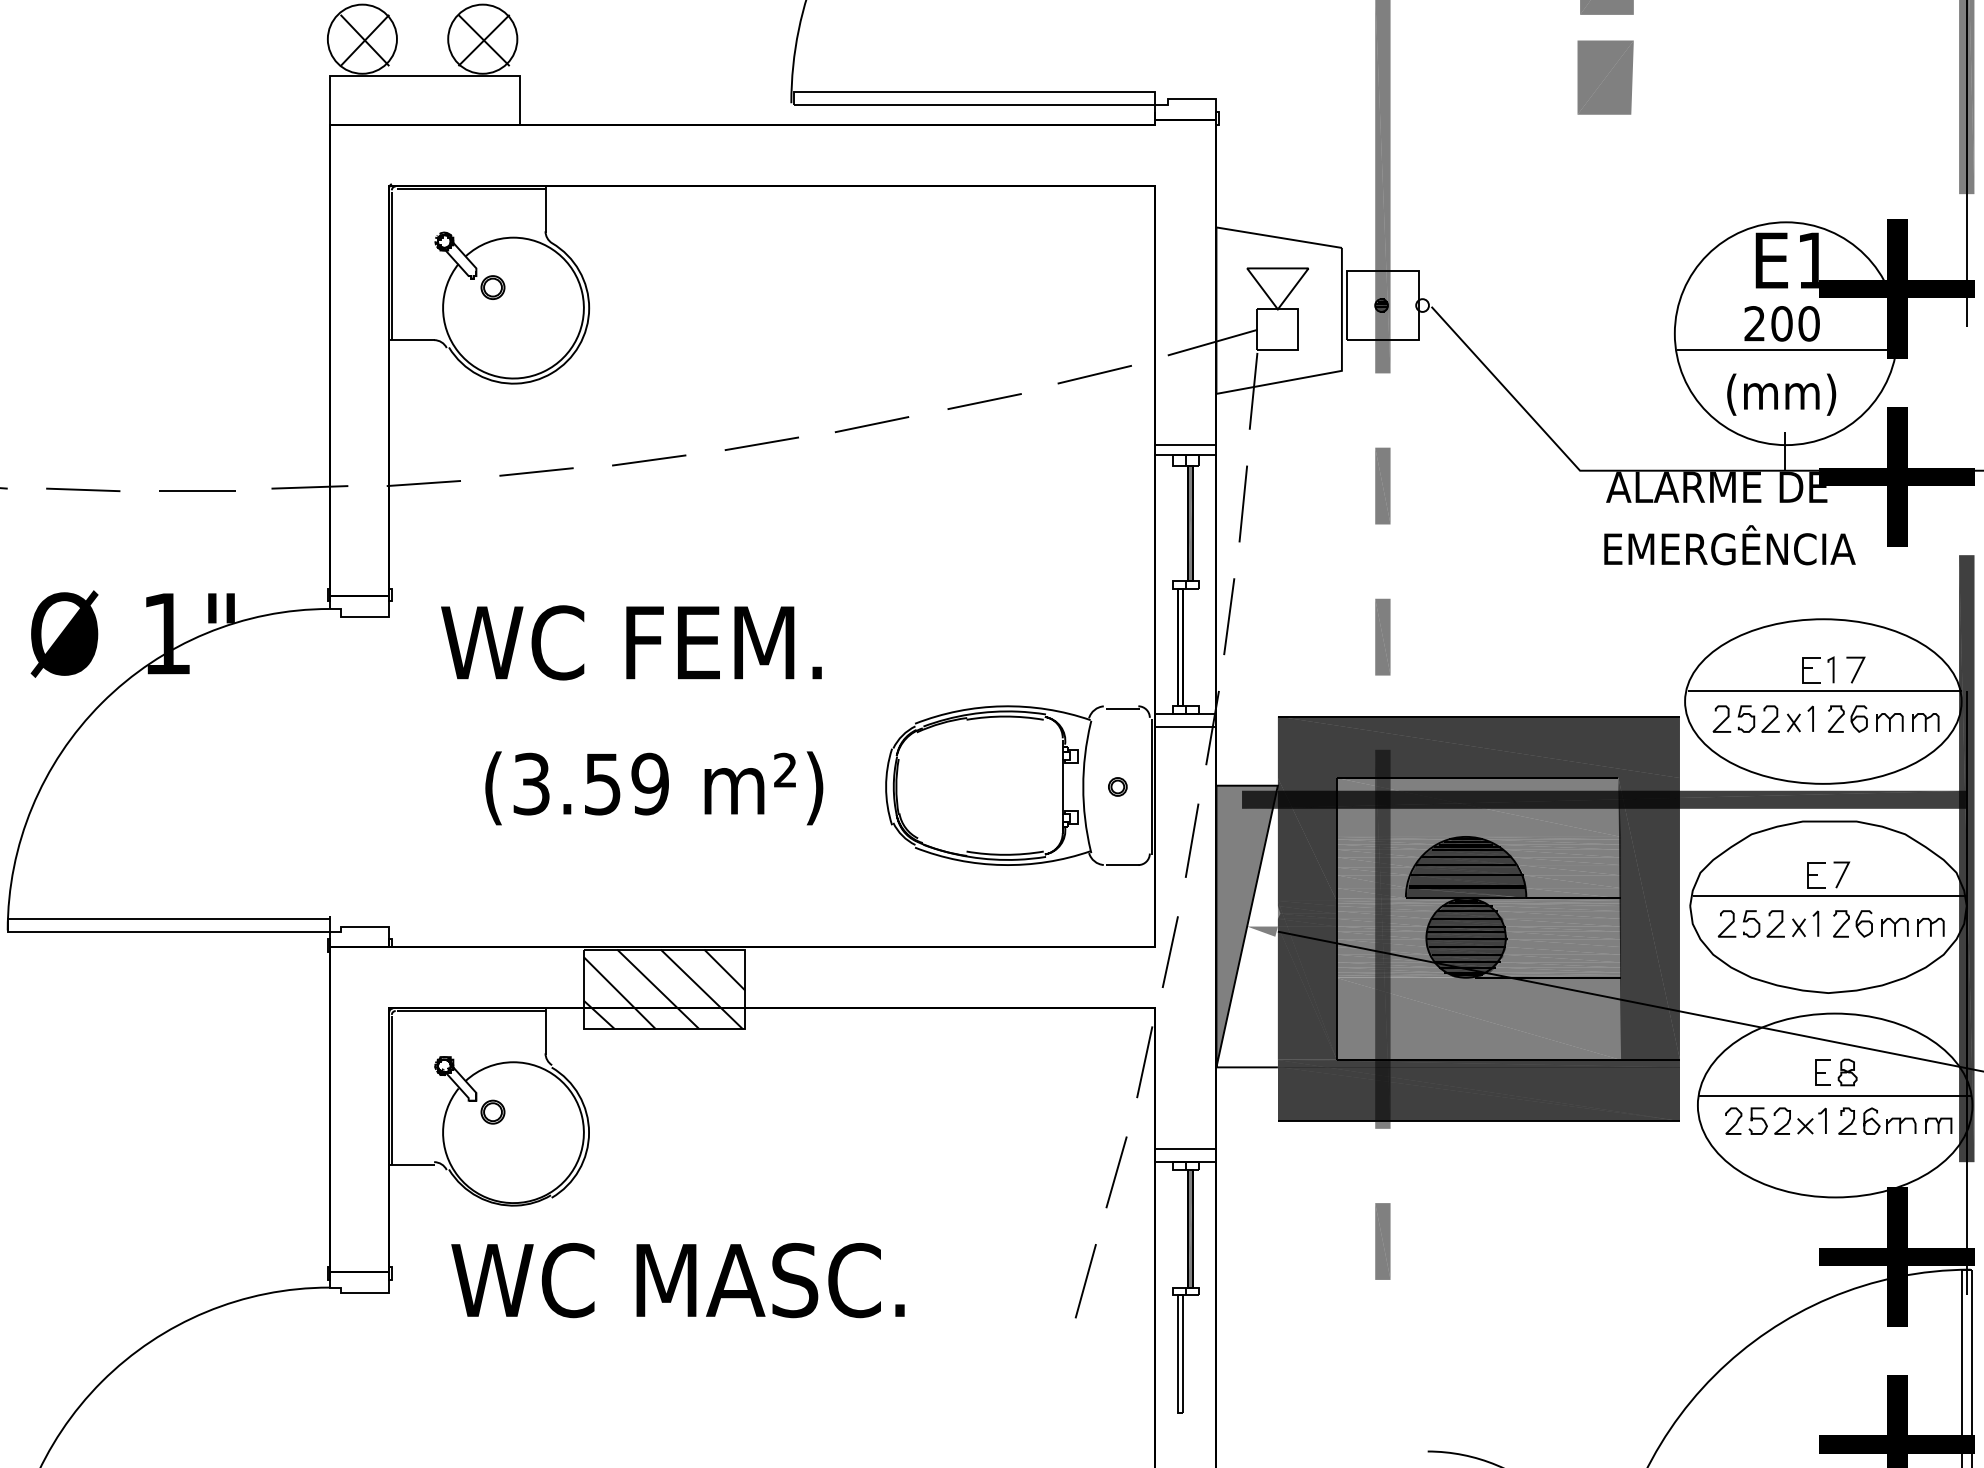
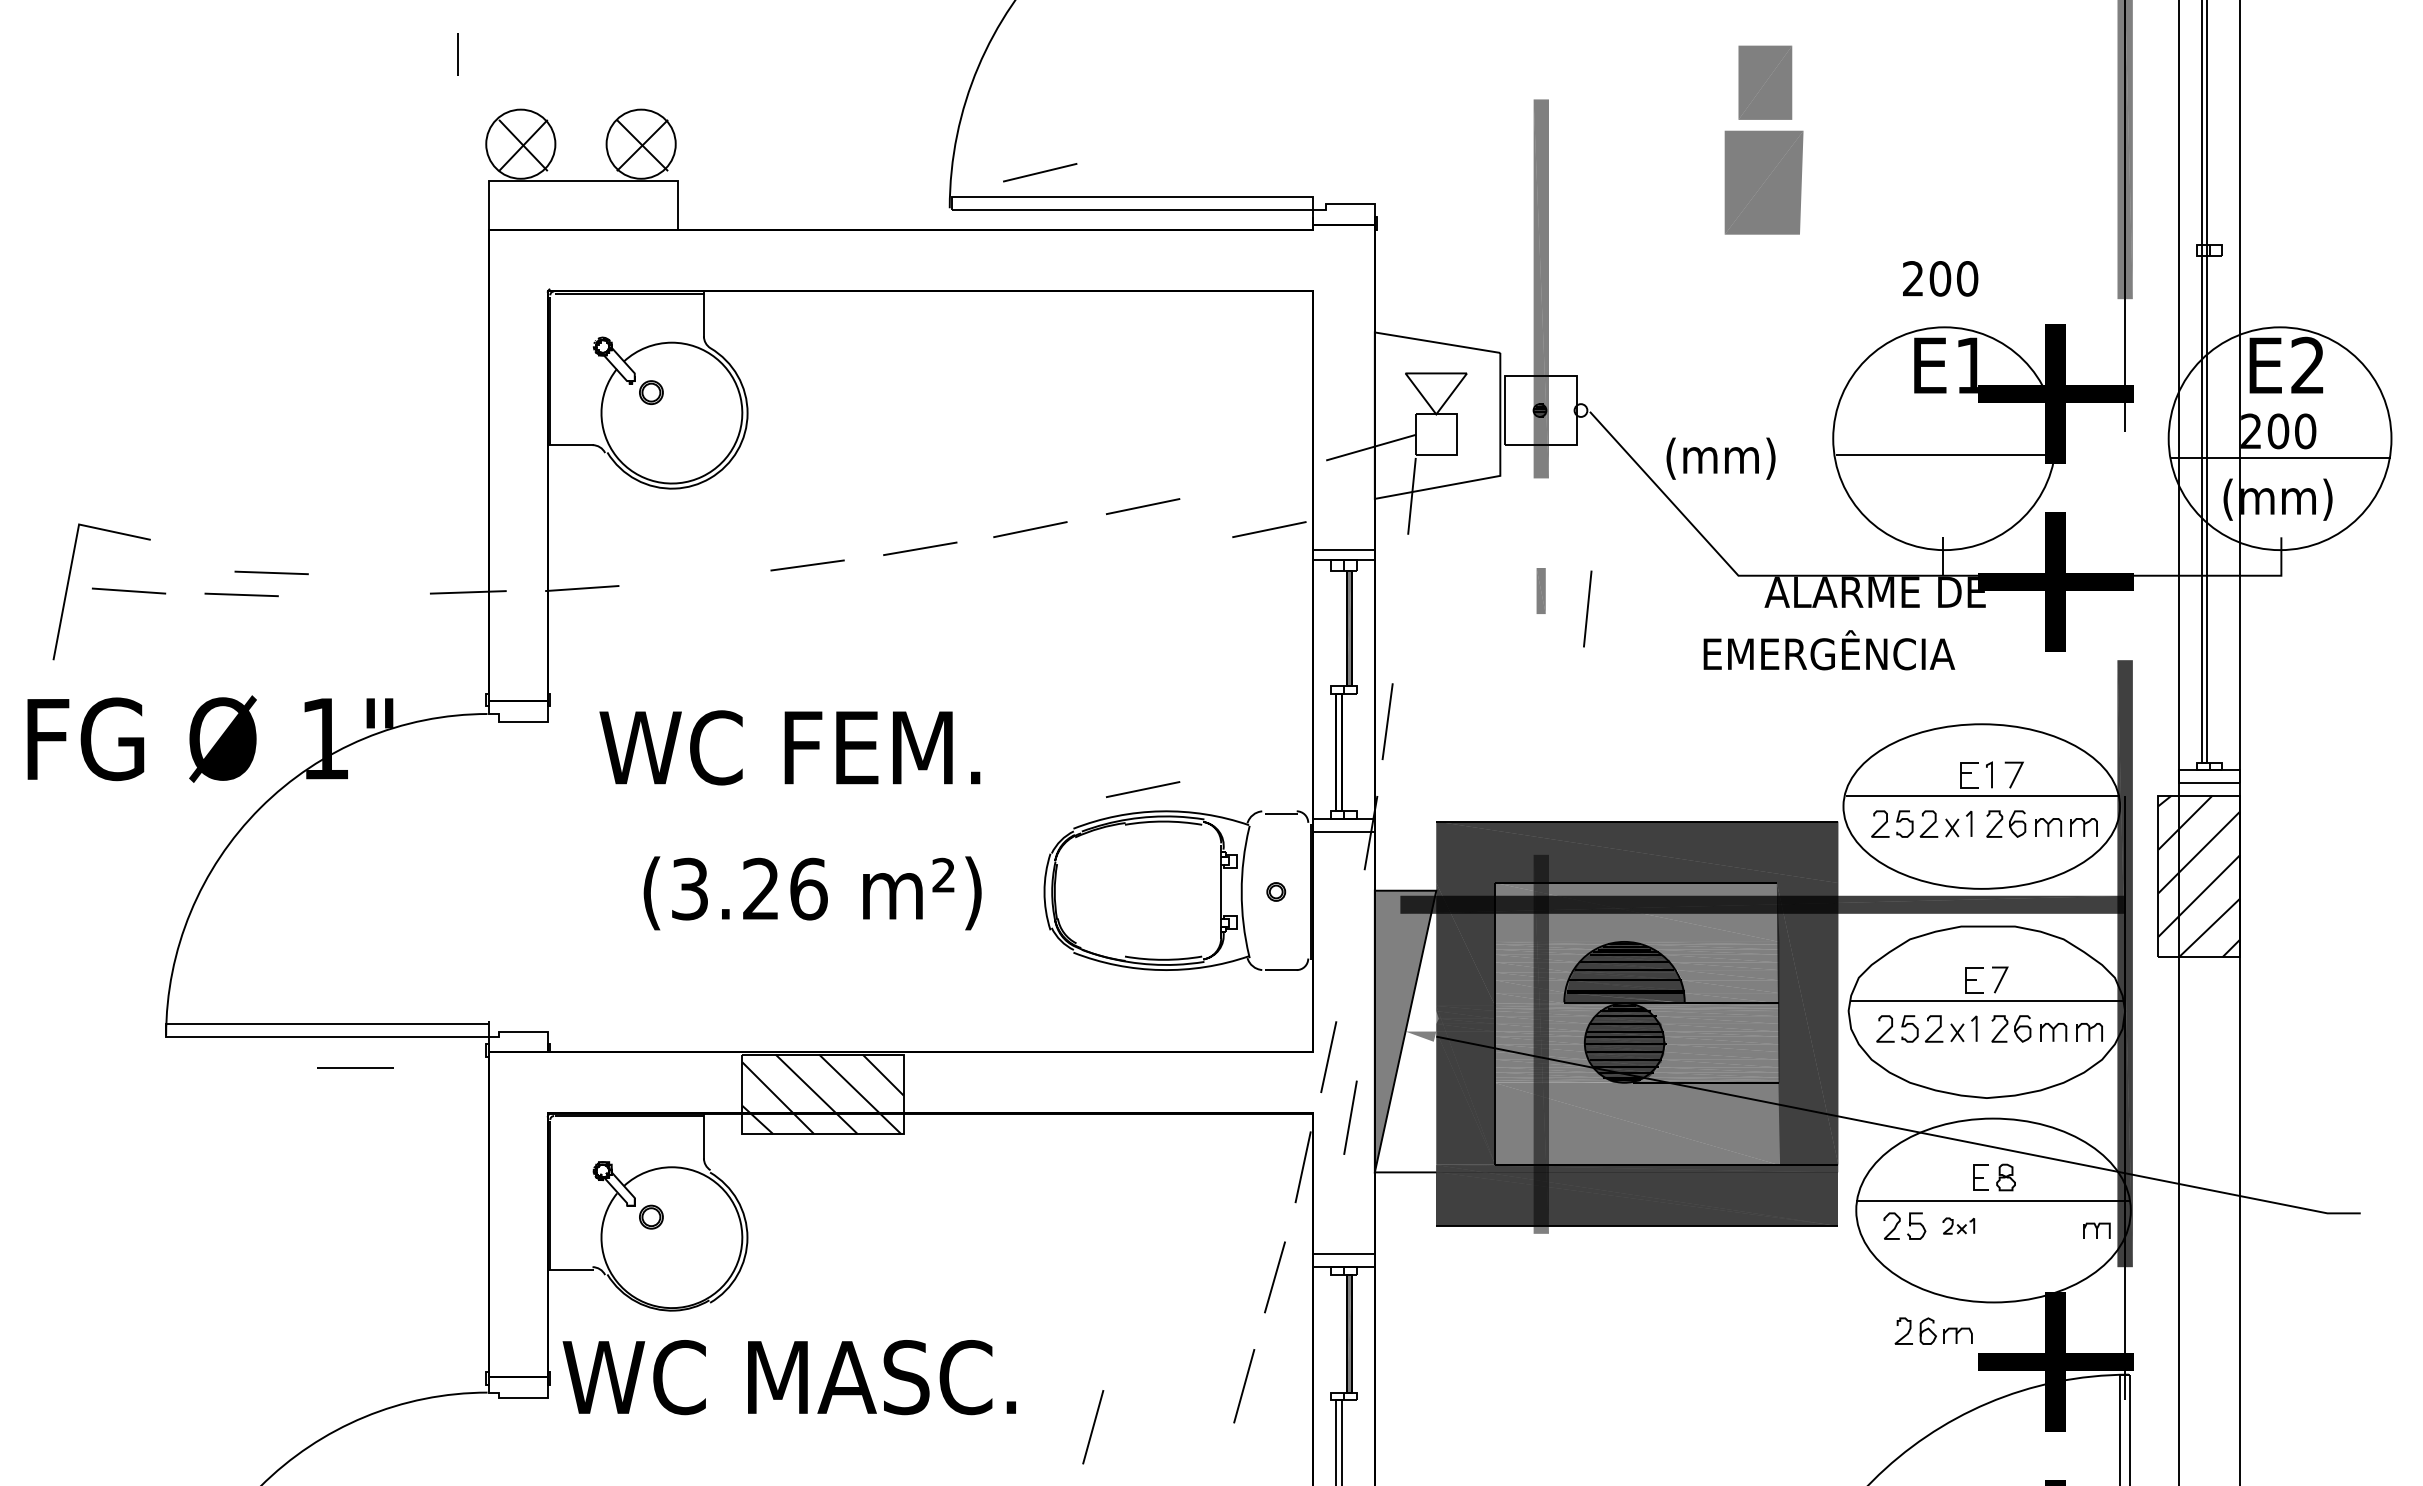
part: (1605, 77) -> (1763, 182), size x1.4
text: (1782, 323) -> (1940, 278), moved
line: (1095, 374) -> (1040, 172), moved
text: (1781, 394) -> (1720, 458), moved
line: (1111, 424) -> (1269, 529), added
line: (113, 467) -> (271, 572), added
line: (536, 471) -> (694, 576), removed
part: (1382, 485) -> (1540, 590), size x0.6
line: (197, 490) -> (355, 1067), moved
line: (1243, 503) -> (1587, 608), moved
text: (1730, 545) -> (1829, 650), moved
part: (1382, 637) -> (1540, 742), removed
line: (985, 684) -> (1143, 789), added
text: (627, 783) -> (785, 888), (3.59 -> (3.26
line: (1192, 840) -> (1350, 1117), moved
part: (1800, 1120) -> (1958, 1225), size x0.6
part: (1877, 1120) -> (1933, 1330), moved
part: (1382, 1241) -> (1540, 1346), removed
text: (677, 1280) -> (788, 1377), moved
line: (935, 1322) -> (1093, 1427), added

